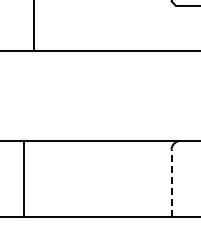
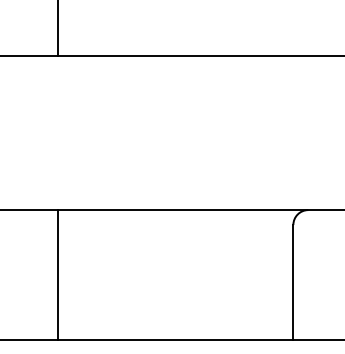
line: (24, 178) -> (57, 274), moved
line: (171, 183) -> (293, 283), dashed -> solid

